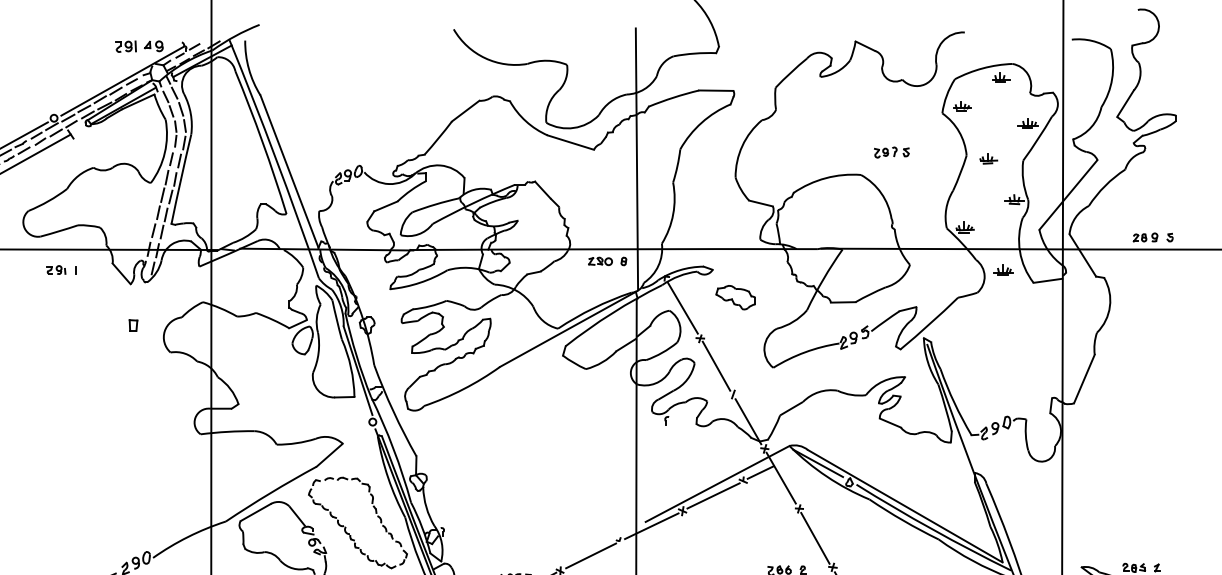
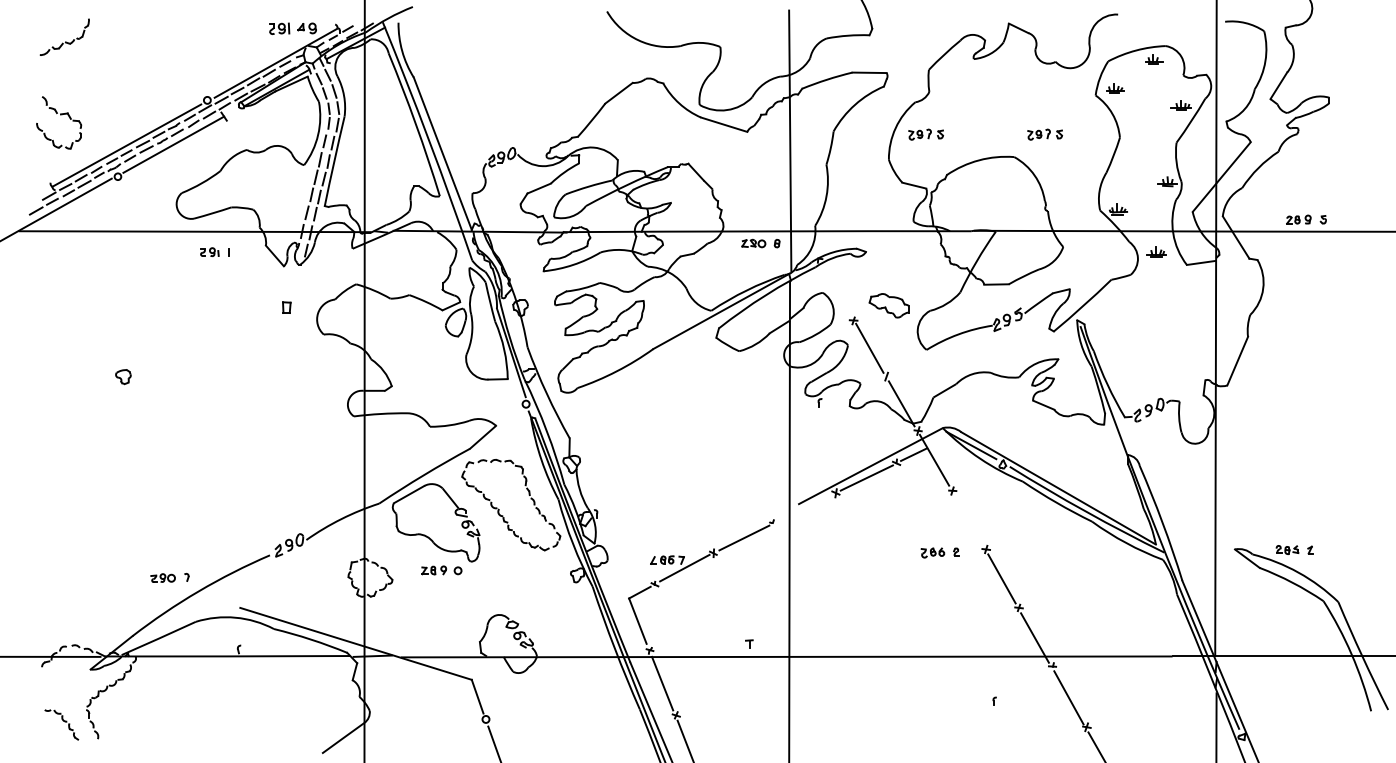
part: (772, 152) -> (925, 134), added
part: (988, 158) -> (1141, 140), removed
part: (735, 297) -> (888, 305), moved
line: (683, 307) -> (836, 289), removed
line: (651, 526) -> (804, 508), removed
line: (815, 538) -> (968, 520), removed

